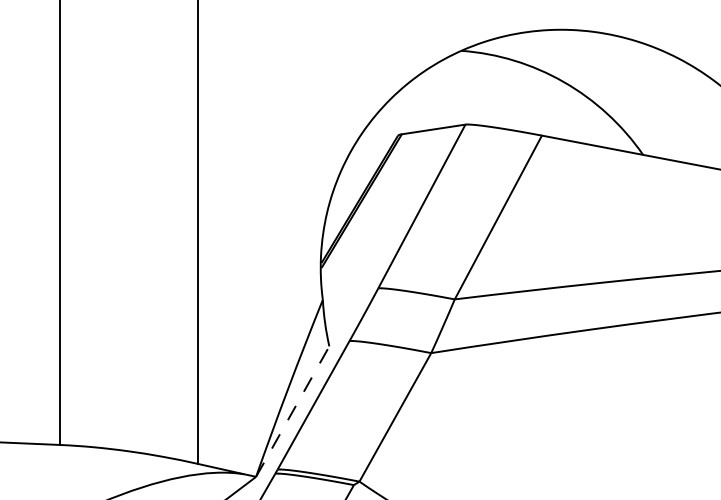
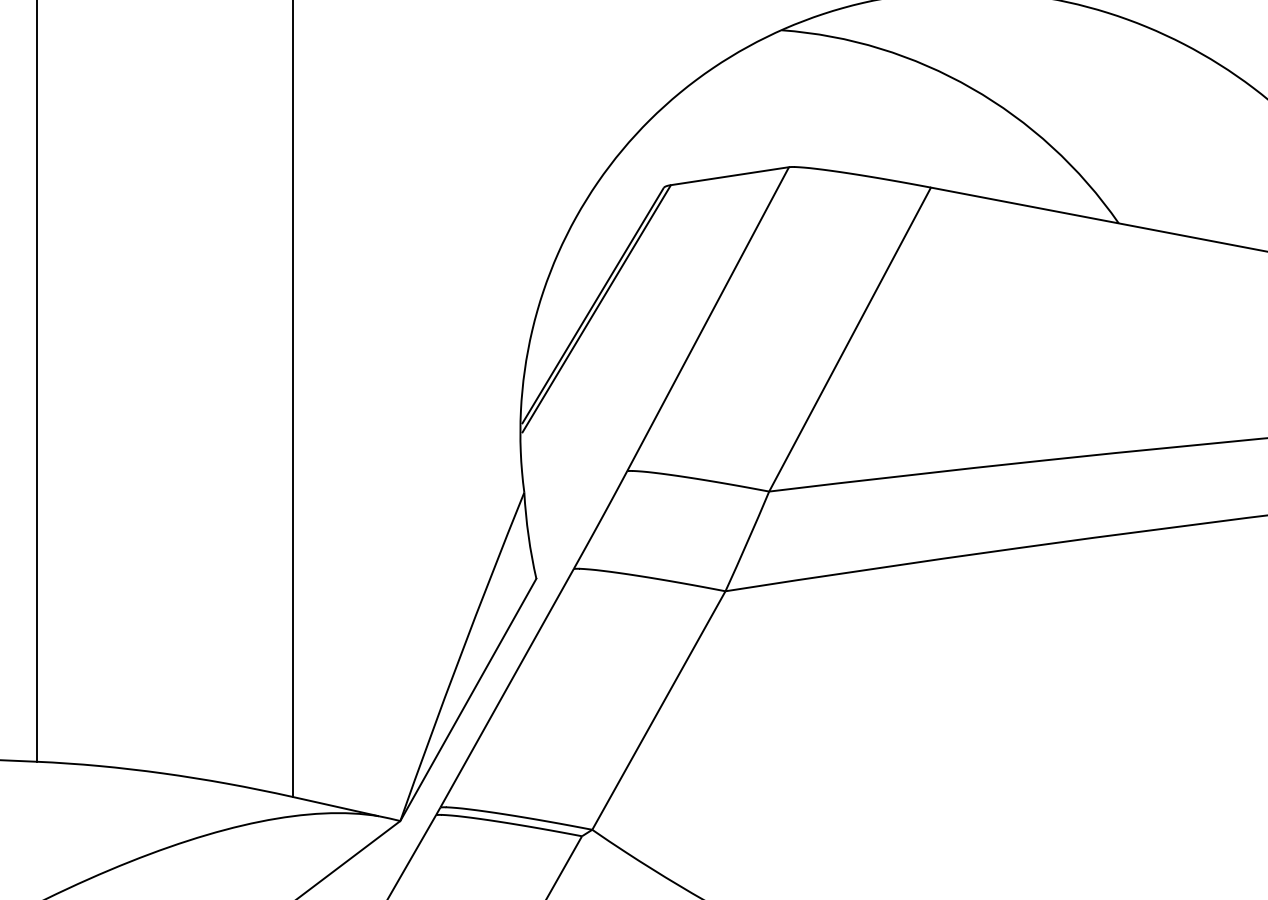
line: (292, 411) -> (467, 699), dashed -> solid

